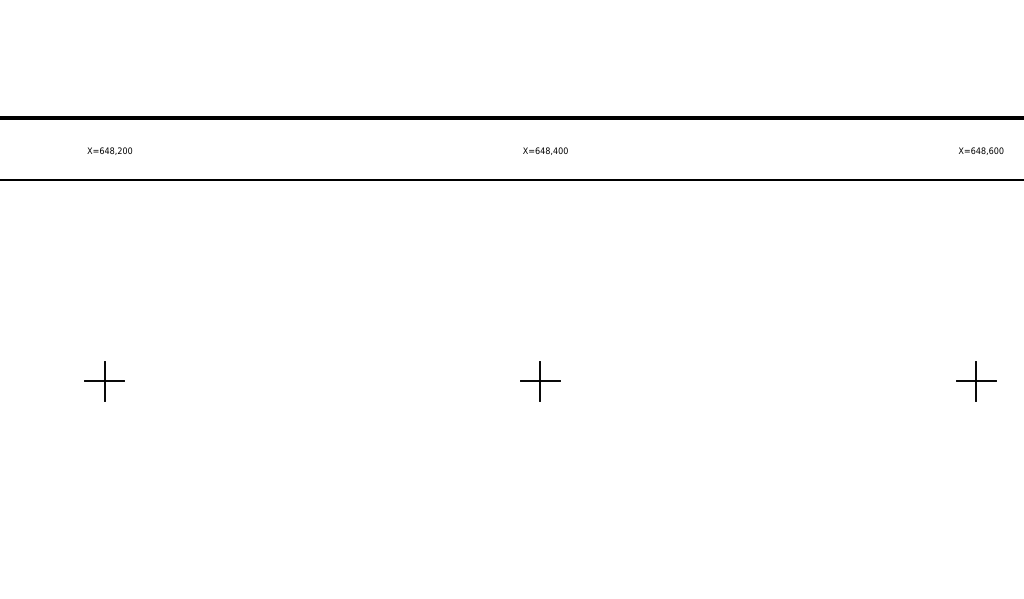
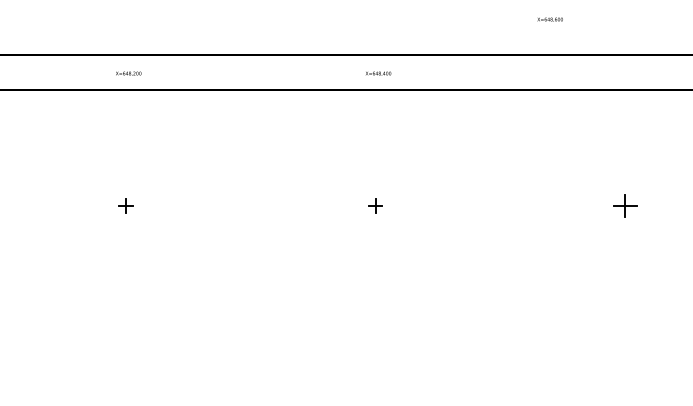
text: (979, 150) -> (549, 19), moved
part: (104, 380) -> (125, 205), size x0.6
part: (540, 380) -> (375, 205), size x0.6

